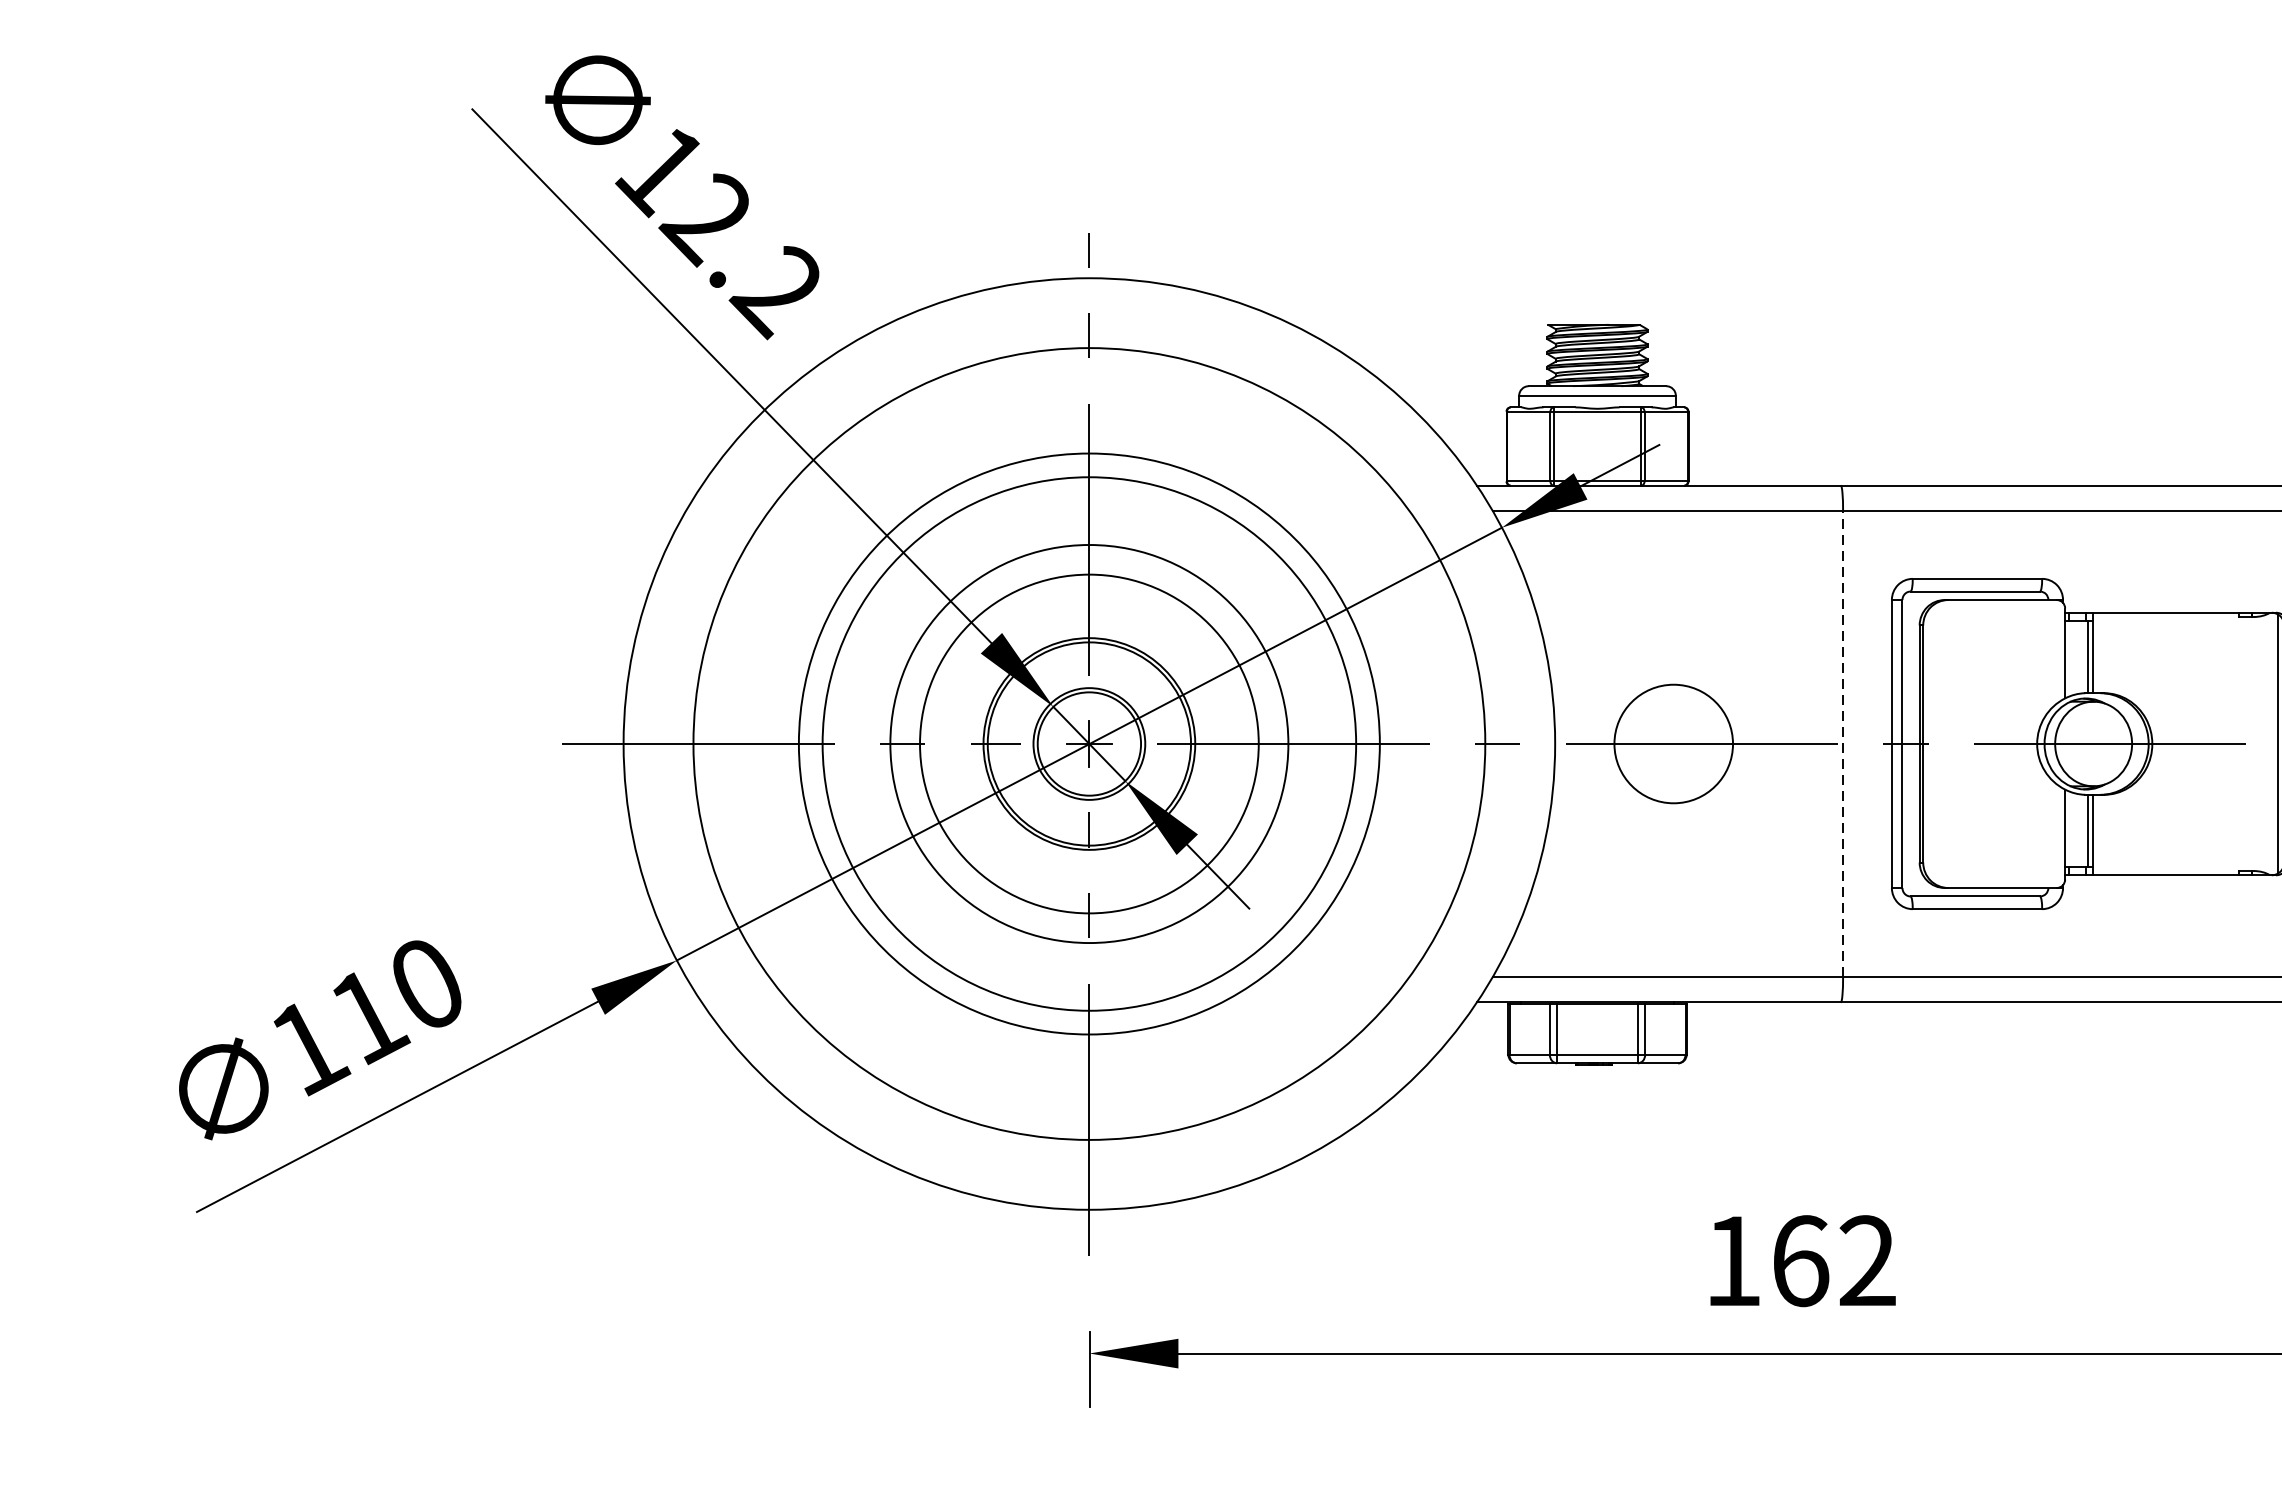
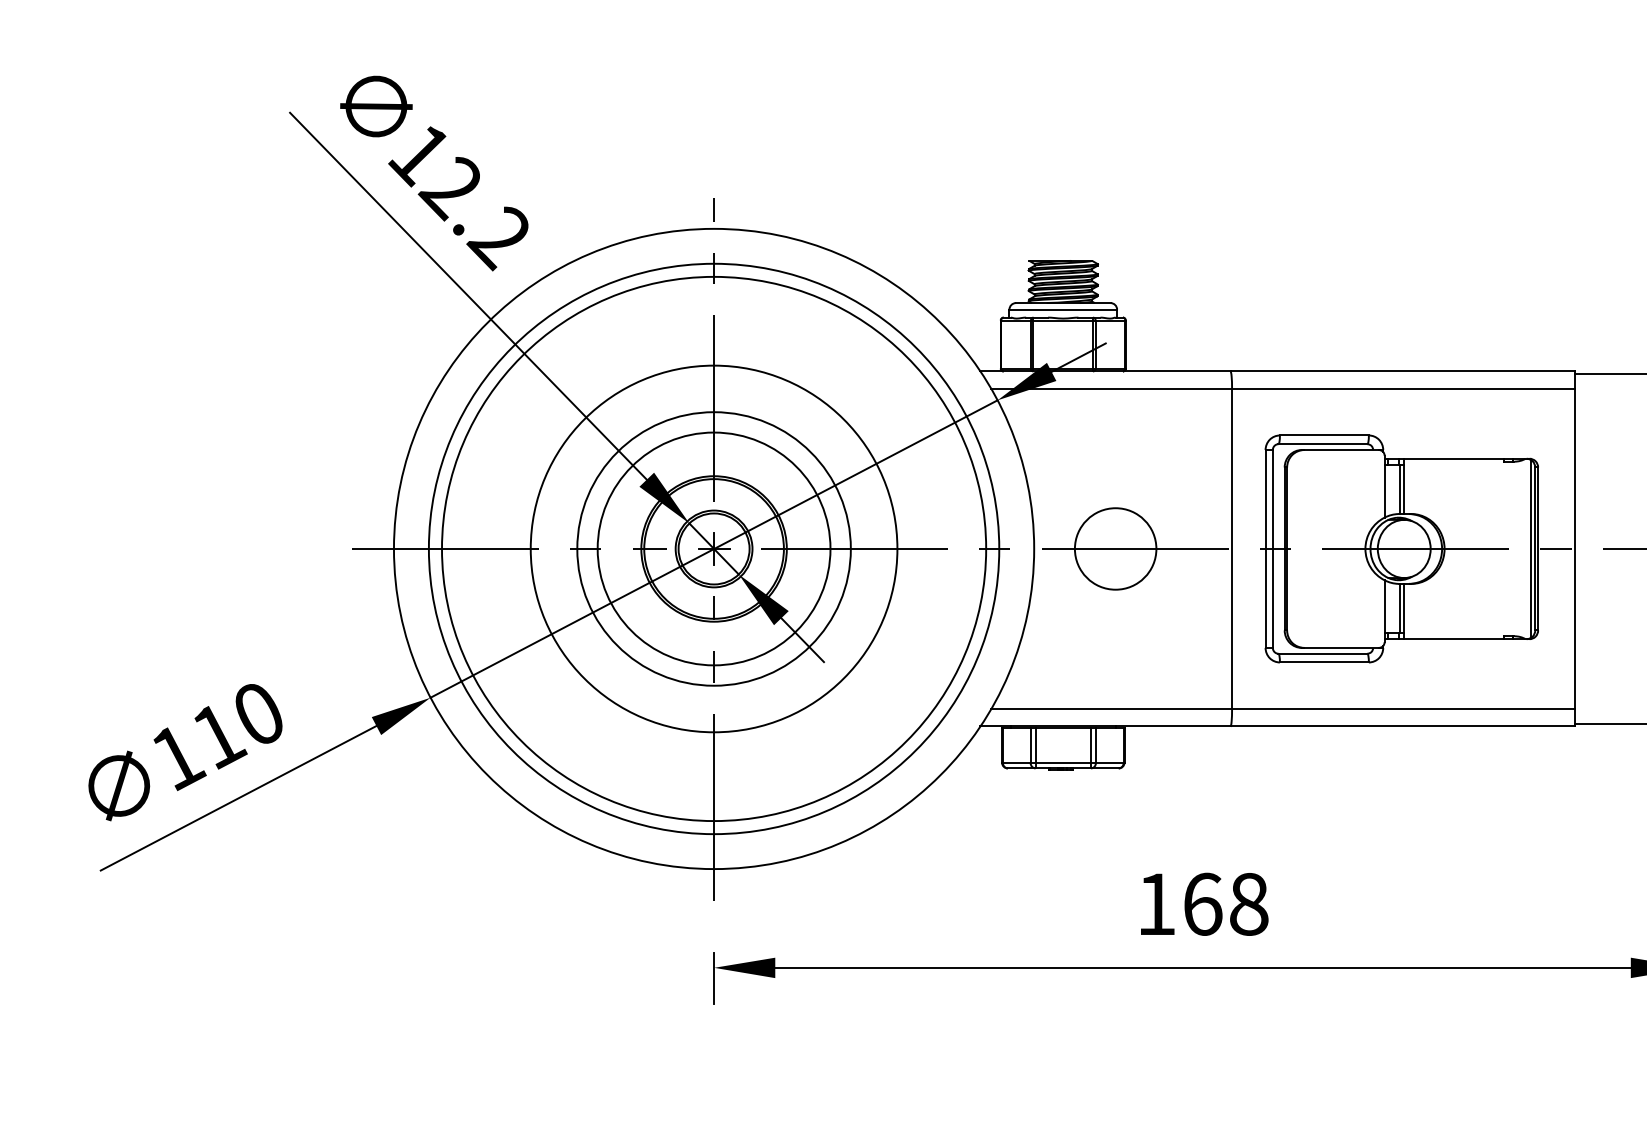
circle: (1088, 743) -> (713, 548), size x1.43
line: (1843, 743) -> (1232, 548), dashed -> solid
text: (1867, 1259) -> (1248, 903), 162 -> 168

